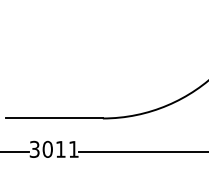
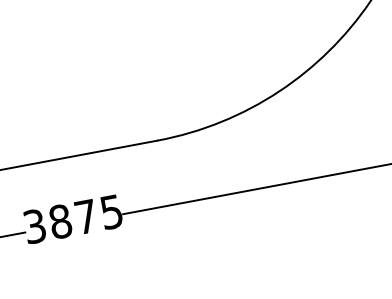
text: (60, 149) -> (85, 217), 3011 -> 3875

